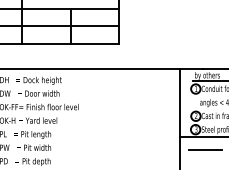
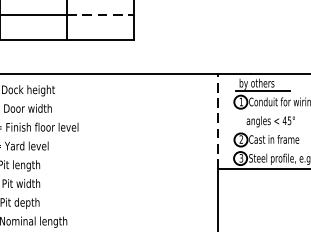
line: (95, 26) -> (101, 15), solid -> dashed
line: (179, 102) -> (218, 120), solid -> dashed
line: (204, 149) -> (252, 186), removed

